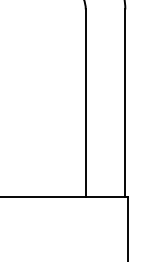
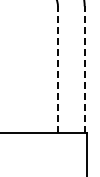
line: (85, 102) -> (57, 69), solid -> dashed
line: (125, 102) -> (84, 69), solid -> dashed

